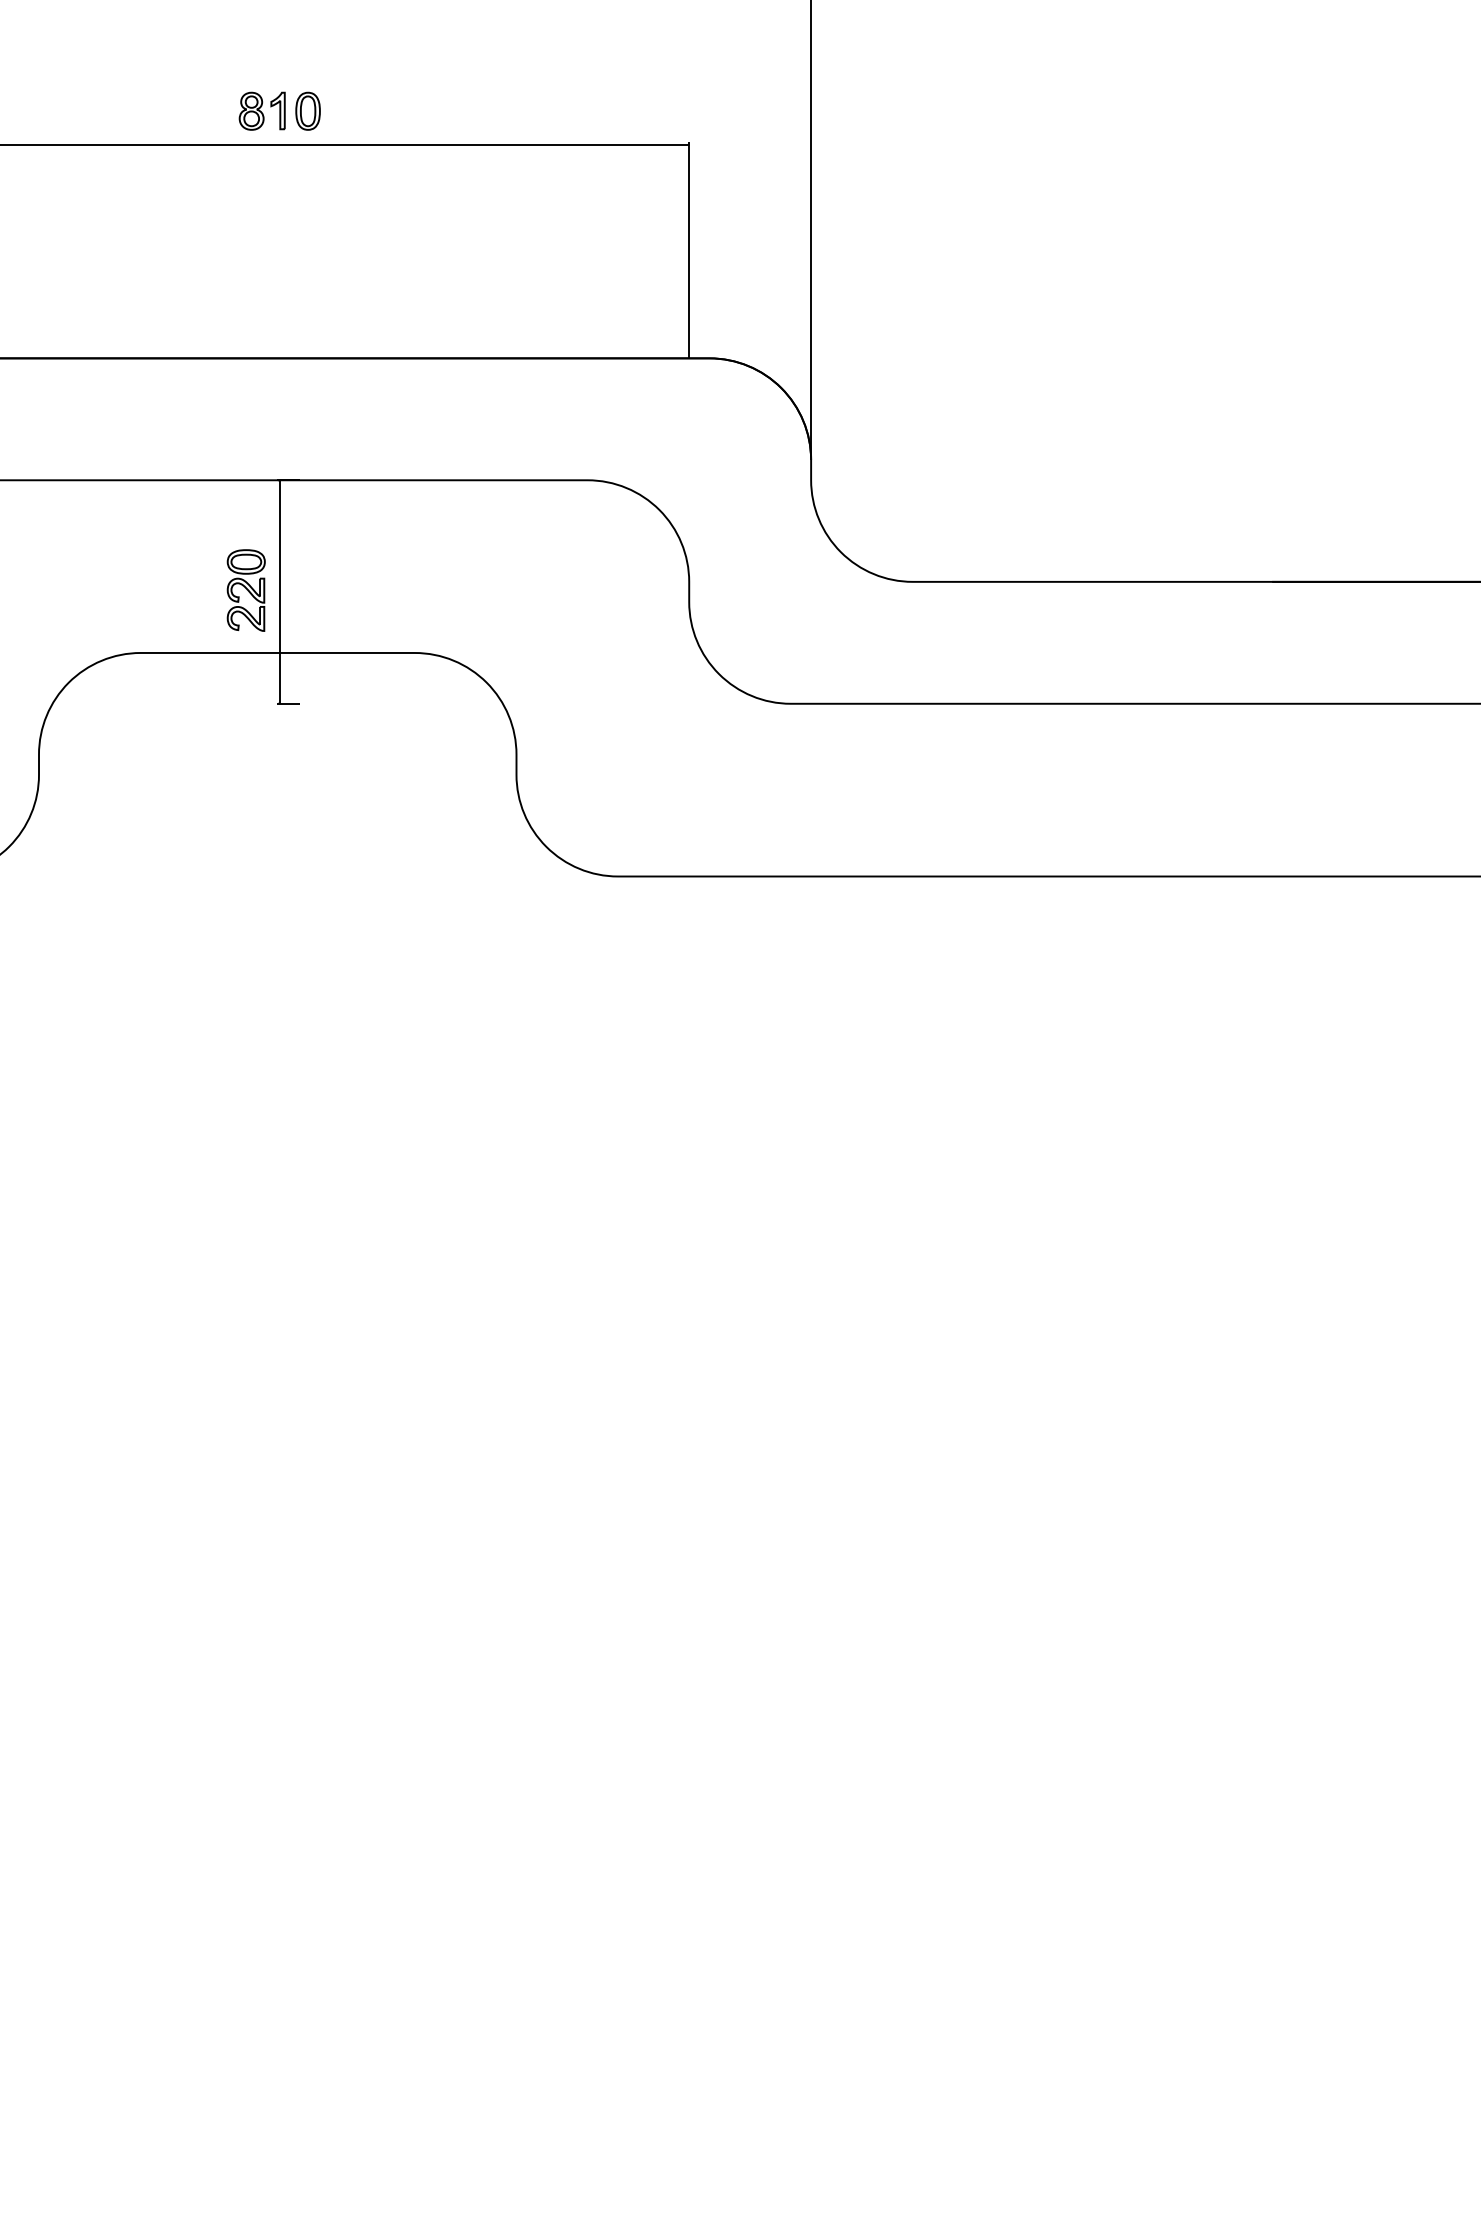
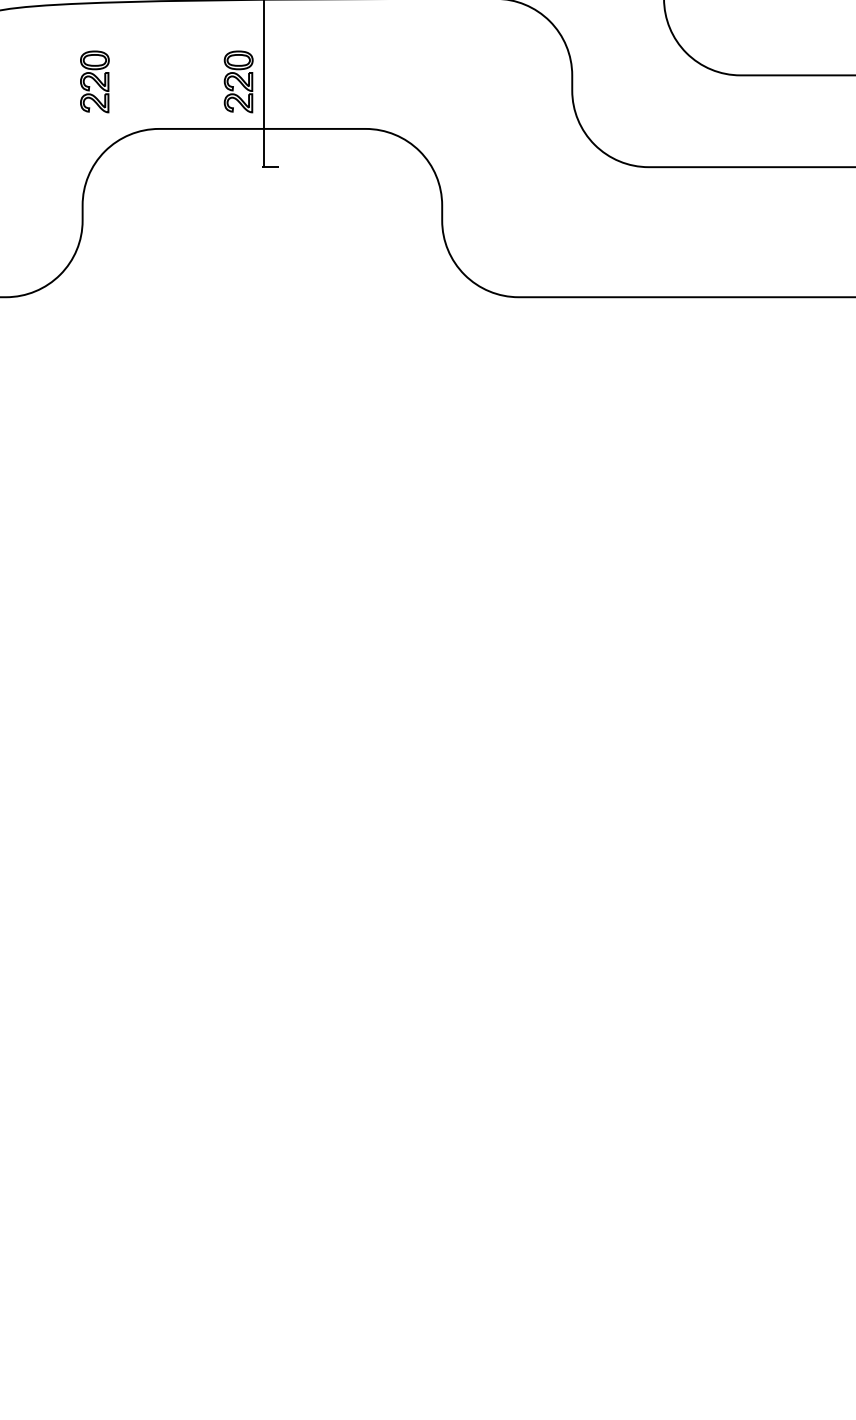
part: (54, 590) -> (94, 81), added

